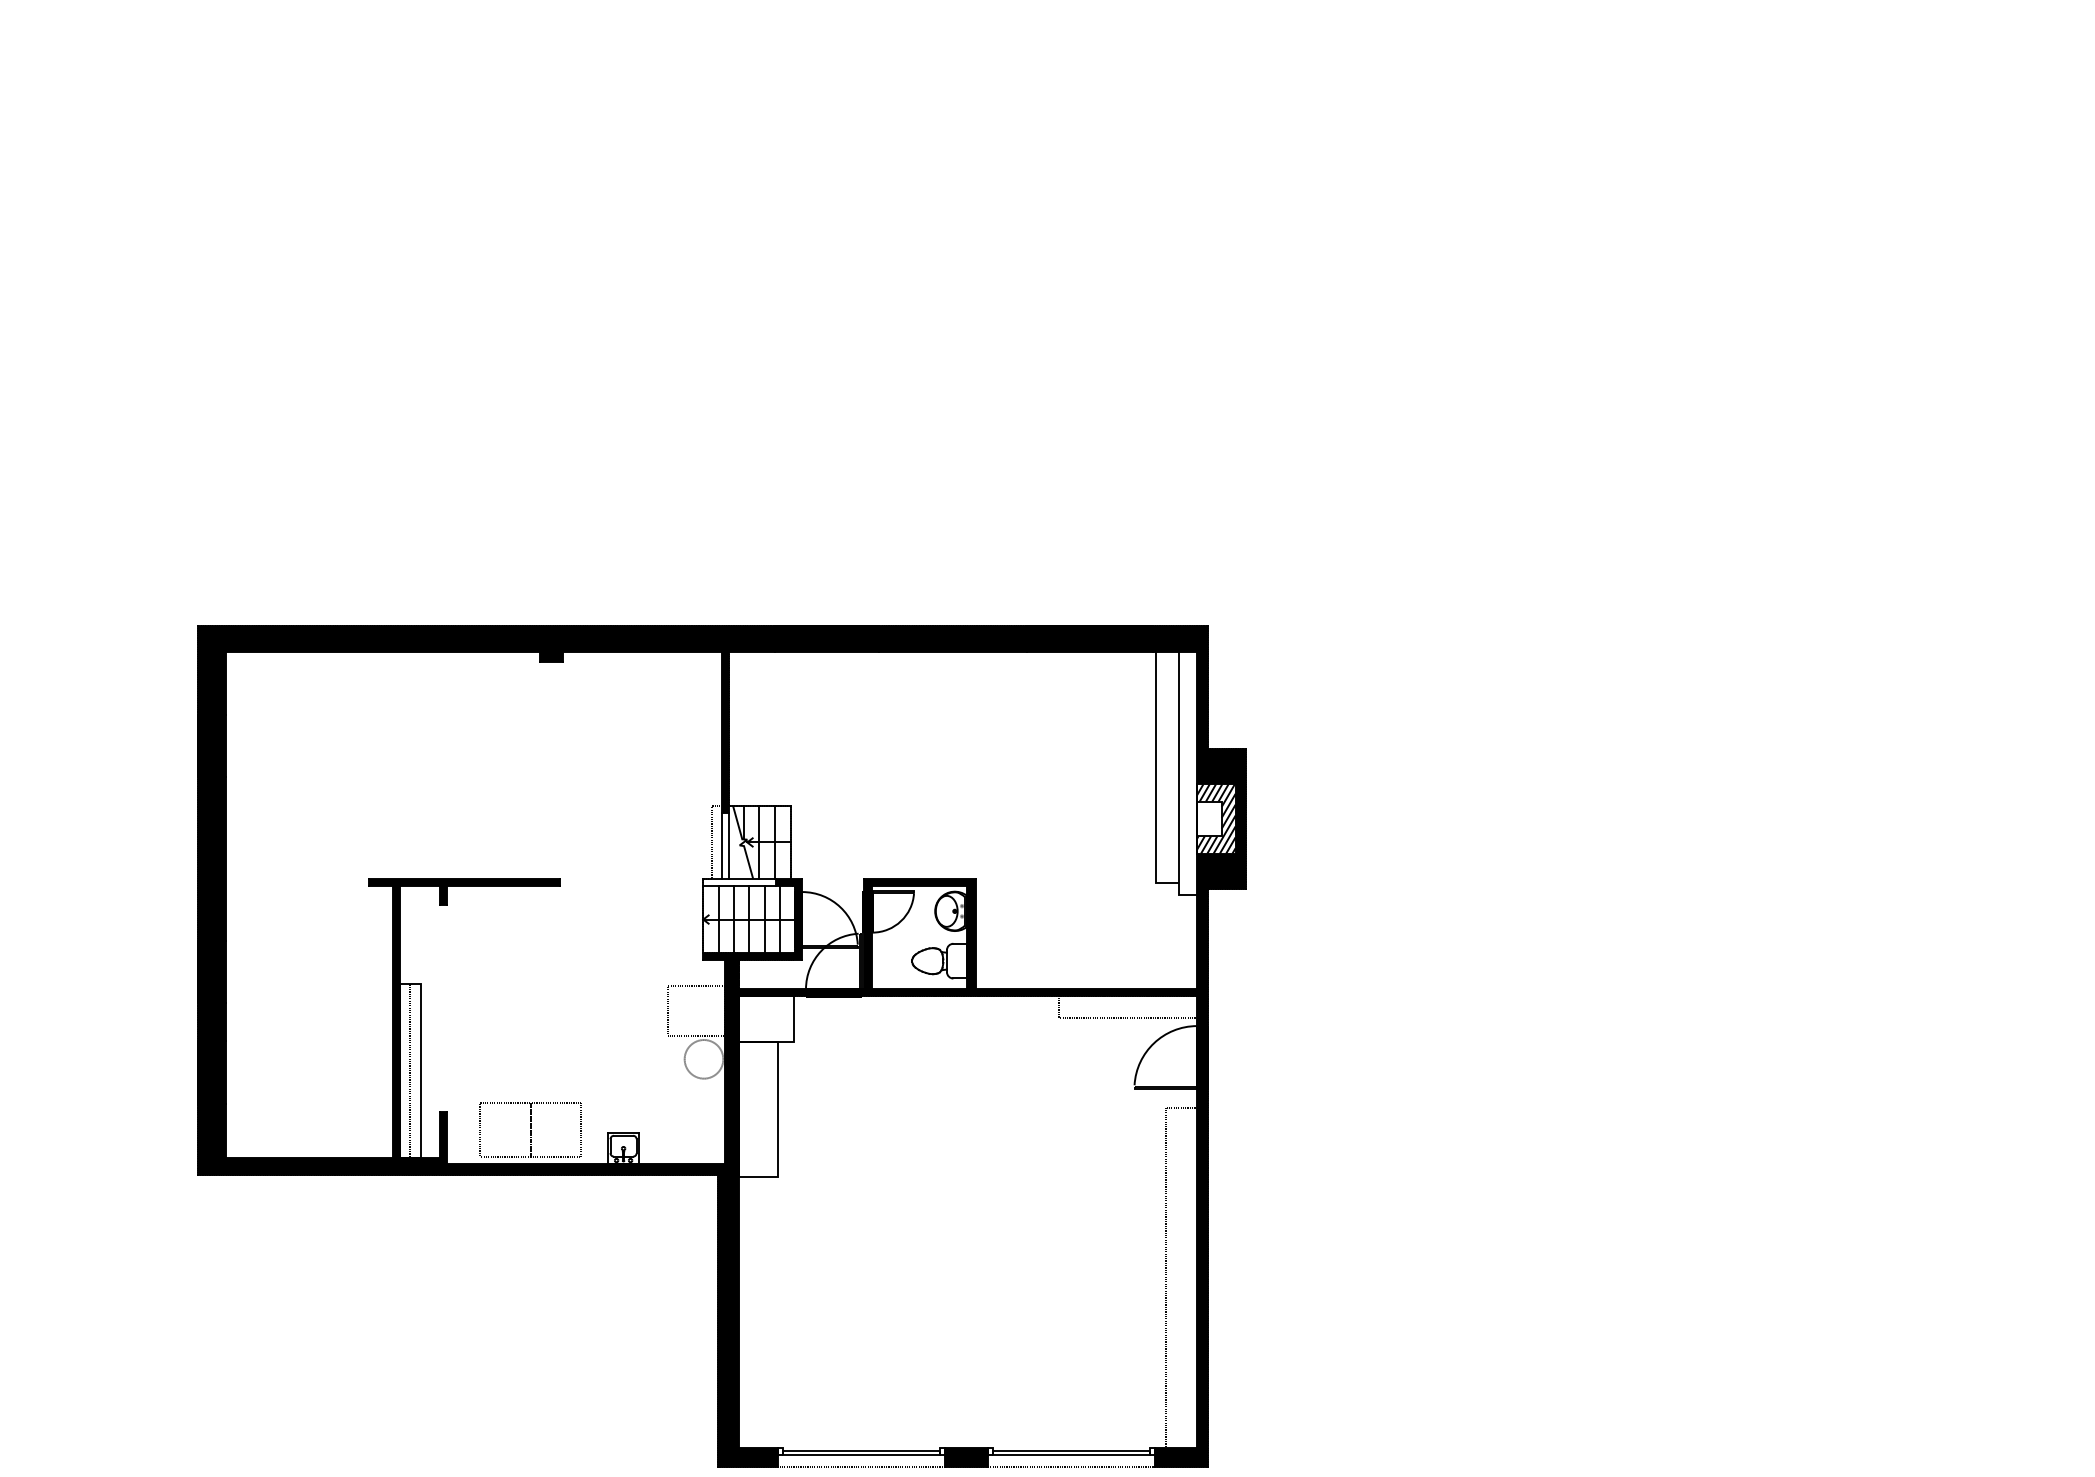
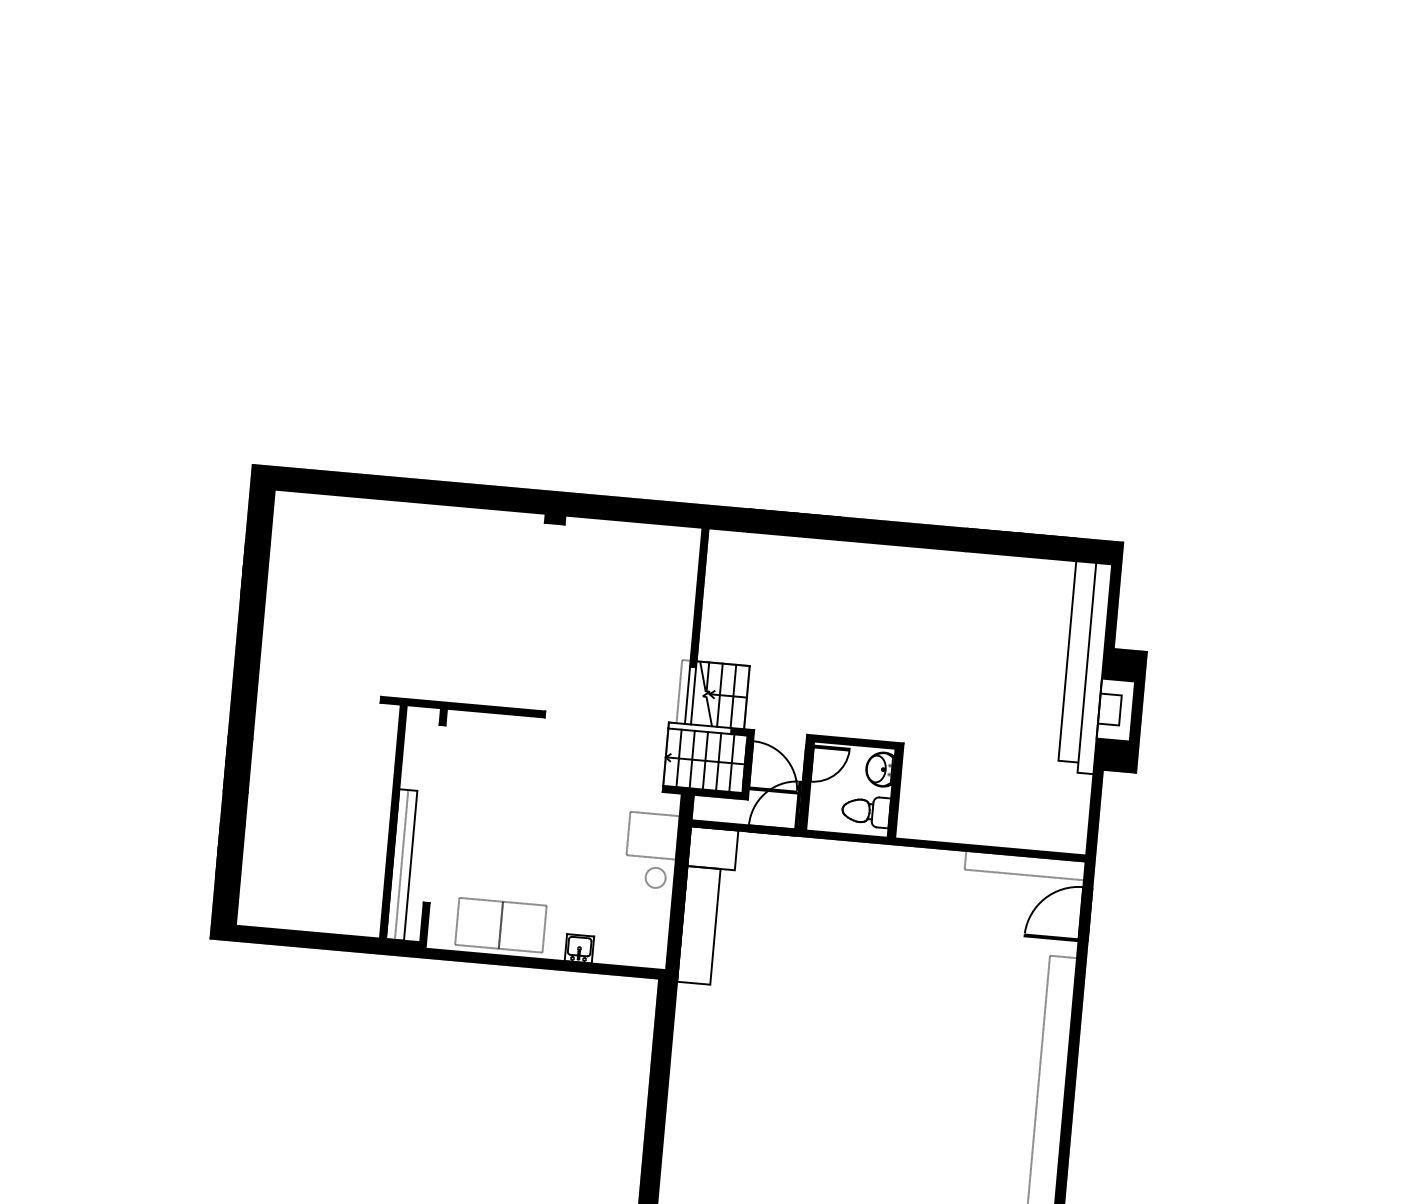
hatch: (1216, 818) -> (1115, 709), removed
circle: (703, 1059) -> (655, 877), size x0.6

